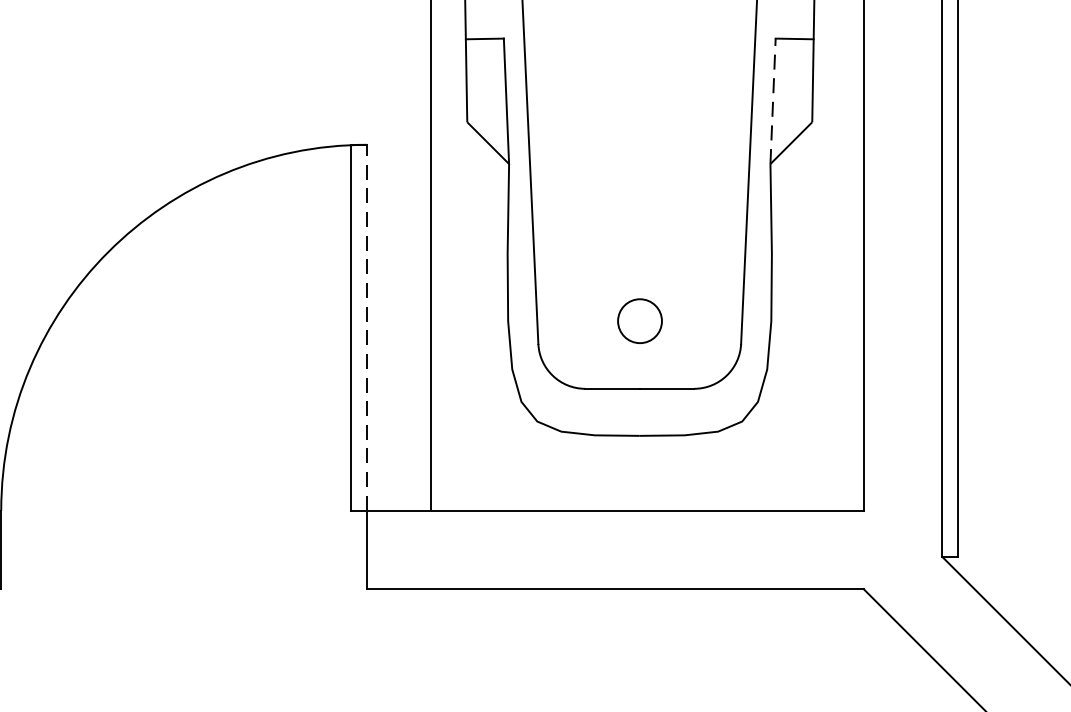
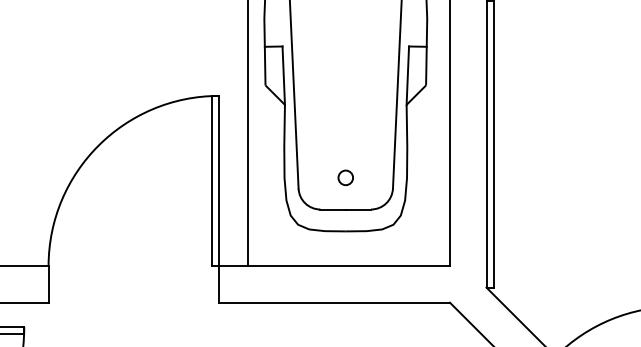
line: (772, 100) -> (407, 75), dashed -> solid
circle: (639, 320) -> (345, 177), size x0.71
line: (366, 326) -> (218, 180), dashed -> solid

